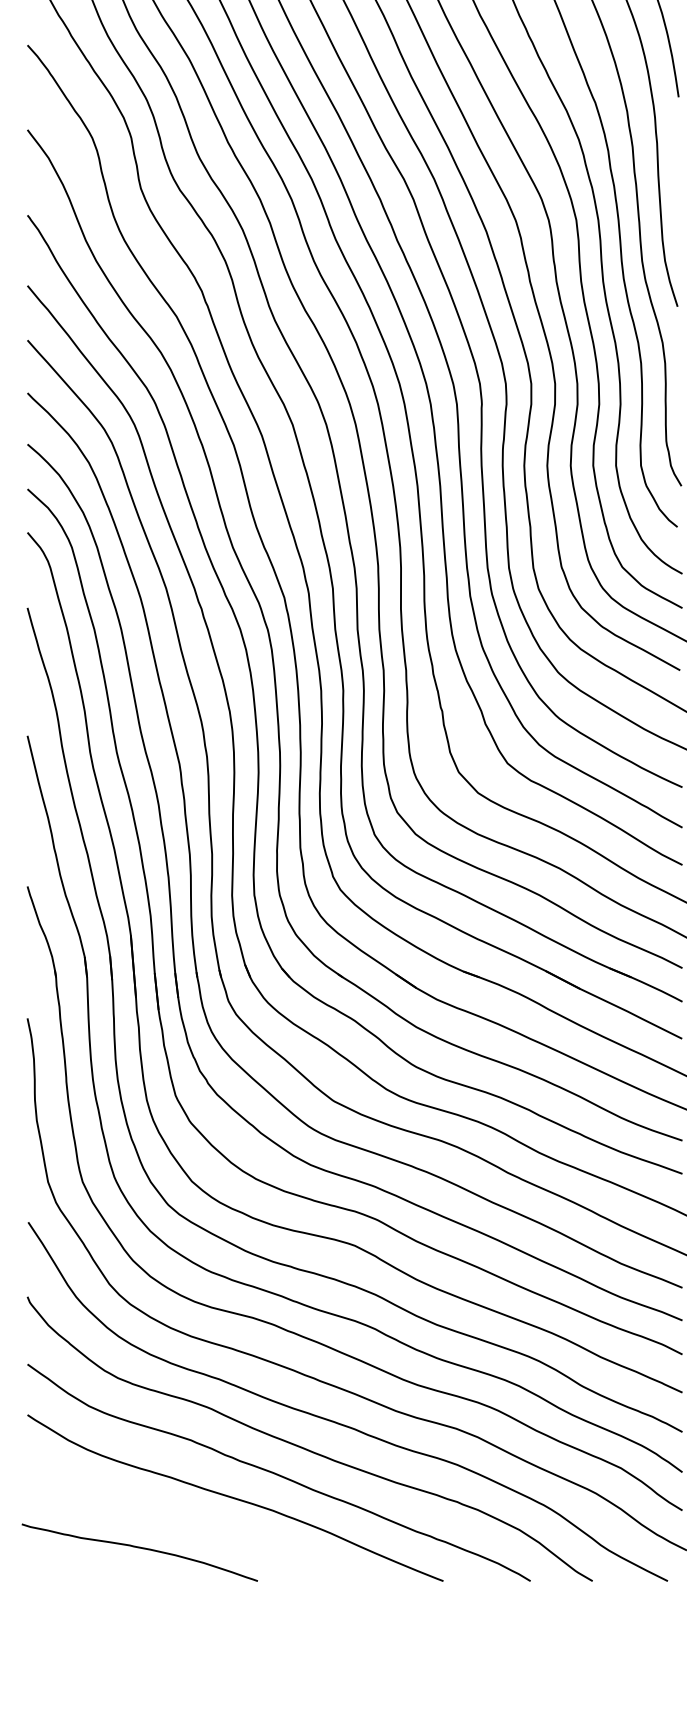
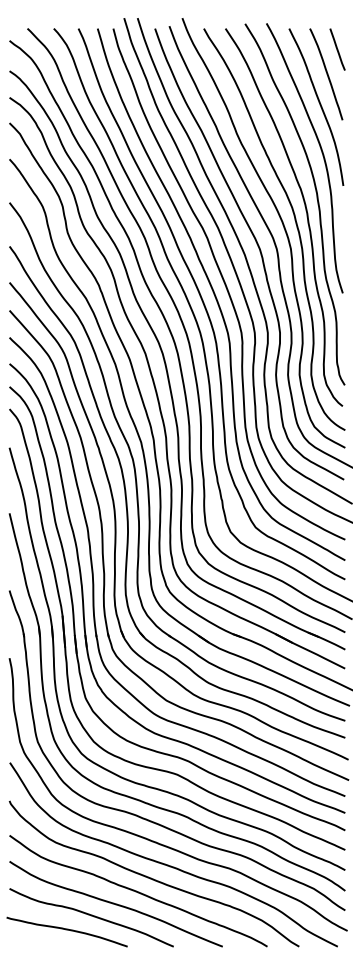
curve: (187, 1522) -> (91, 916), added

